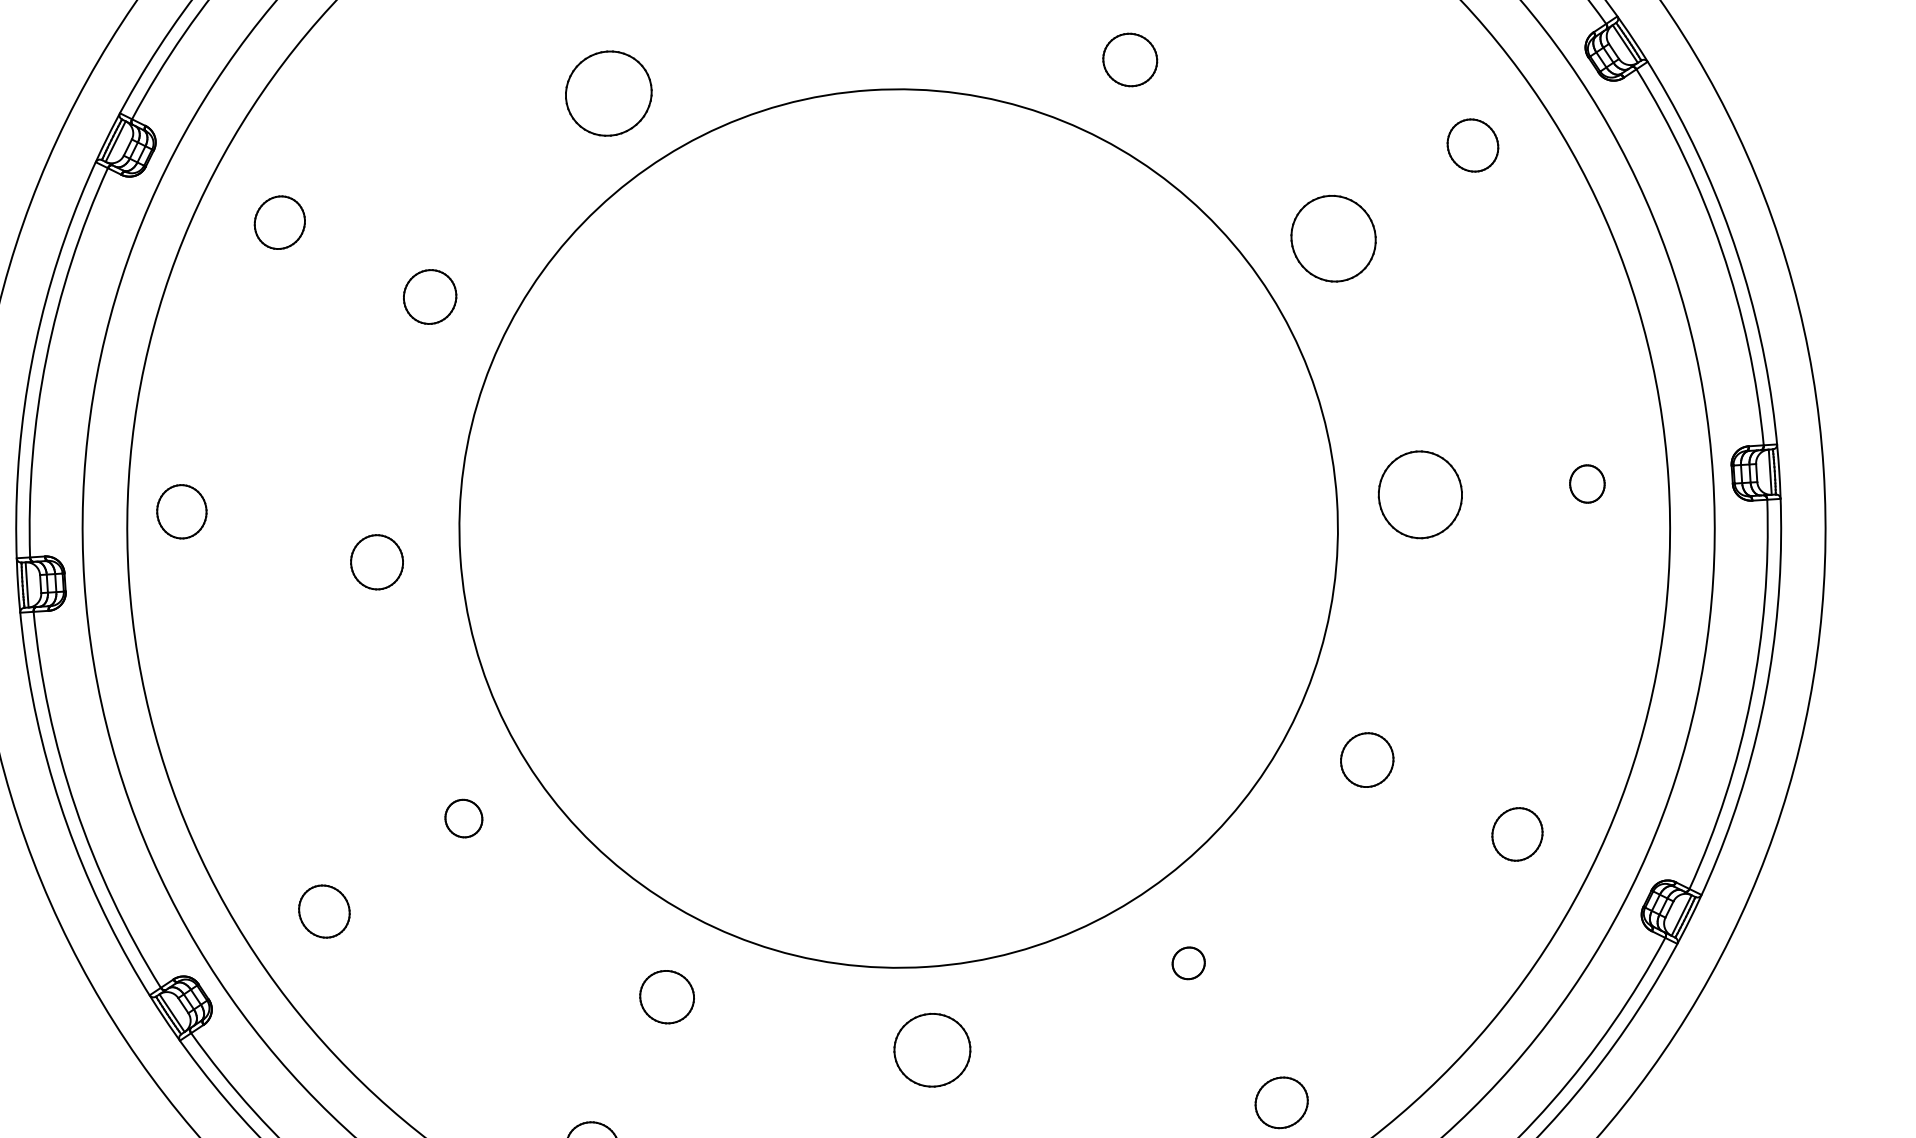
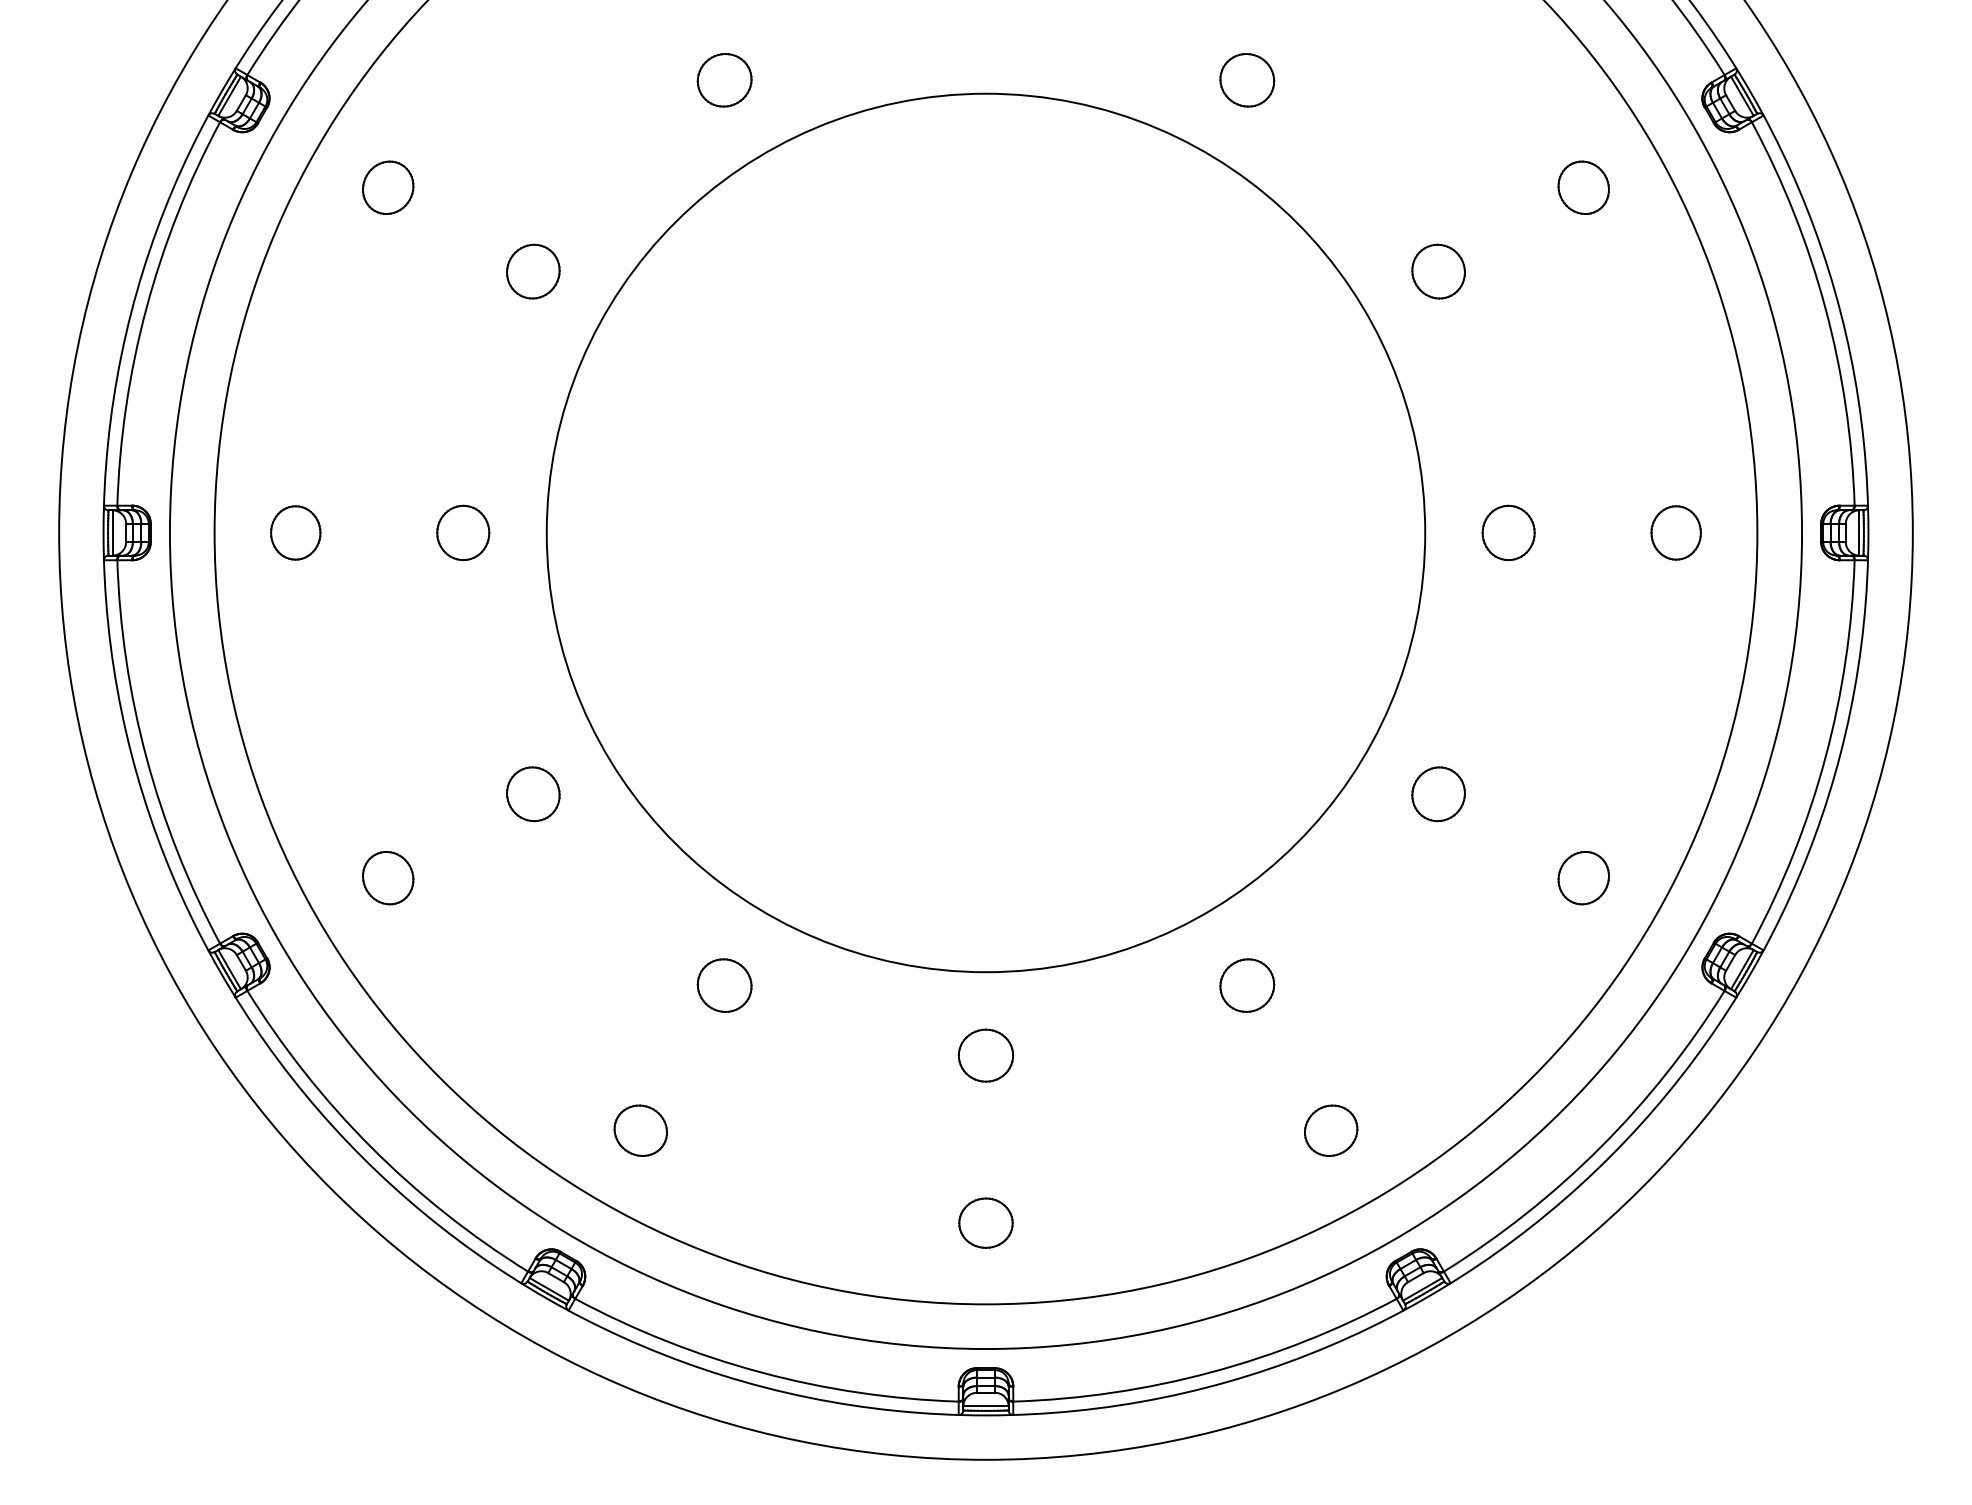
part: (608, 93) -> (724, 80), size x0.62
part: (1333, 238) -> (1438, 271), size x0.62
part: (1586, 483) -> (1675, 532), size x1.43
part: (1420, 494) -> (1508, 532), size x0.62
part: (181, 511) -> (295, 532), moved
part: (464, 818) -> (533, 794), size x1.43
part: (1188, 963) -> (1247, 985), size x1.67
part: (931, 1050) -> (985, 1055), size x0.71

